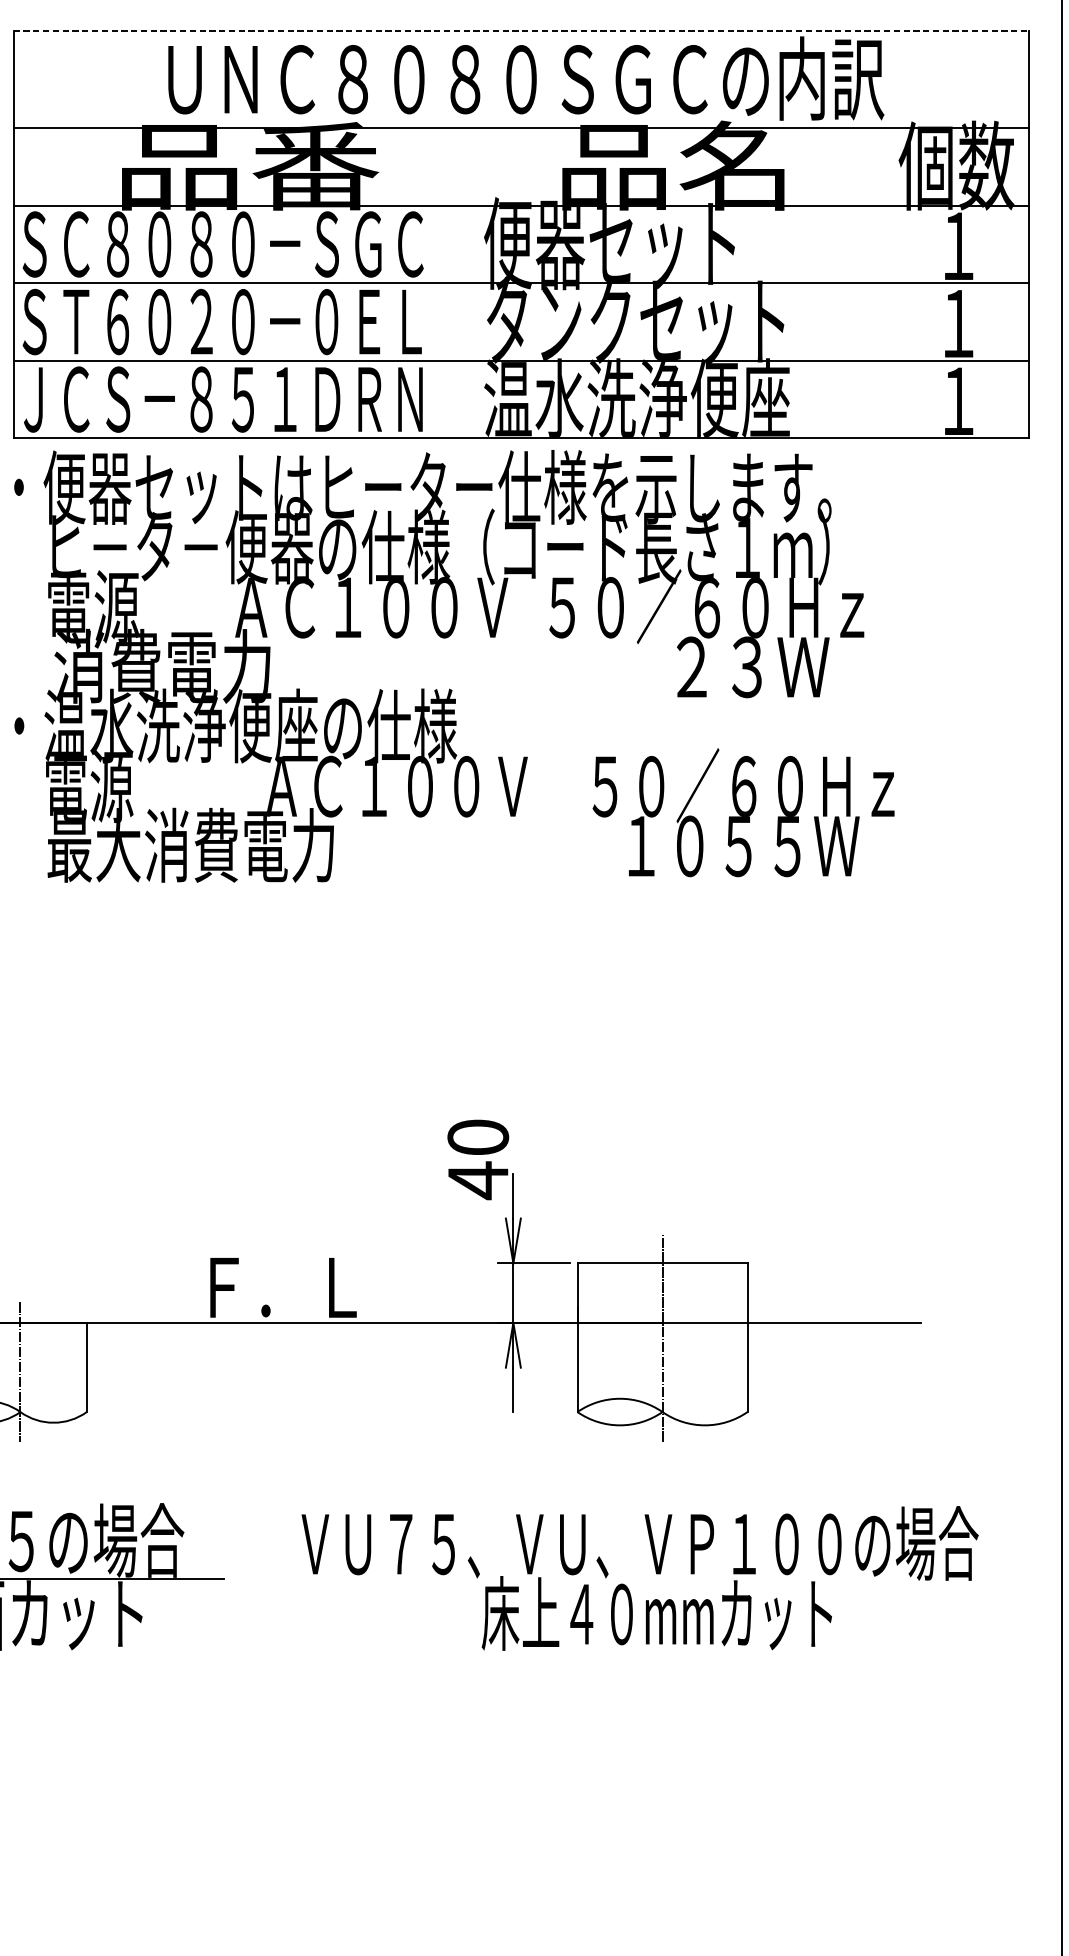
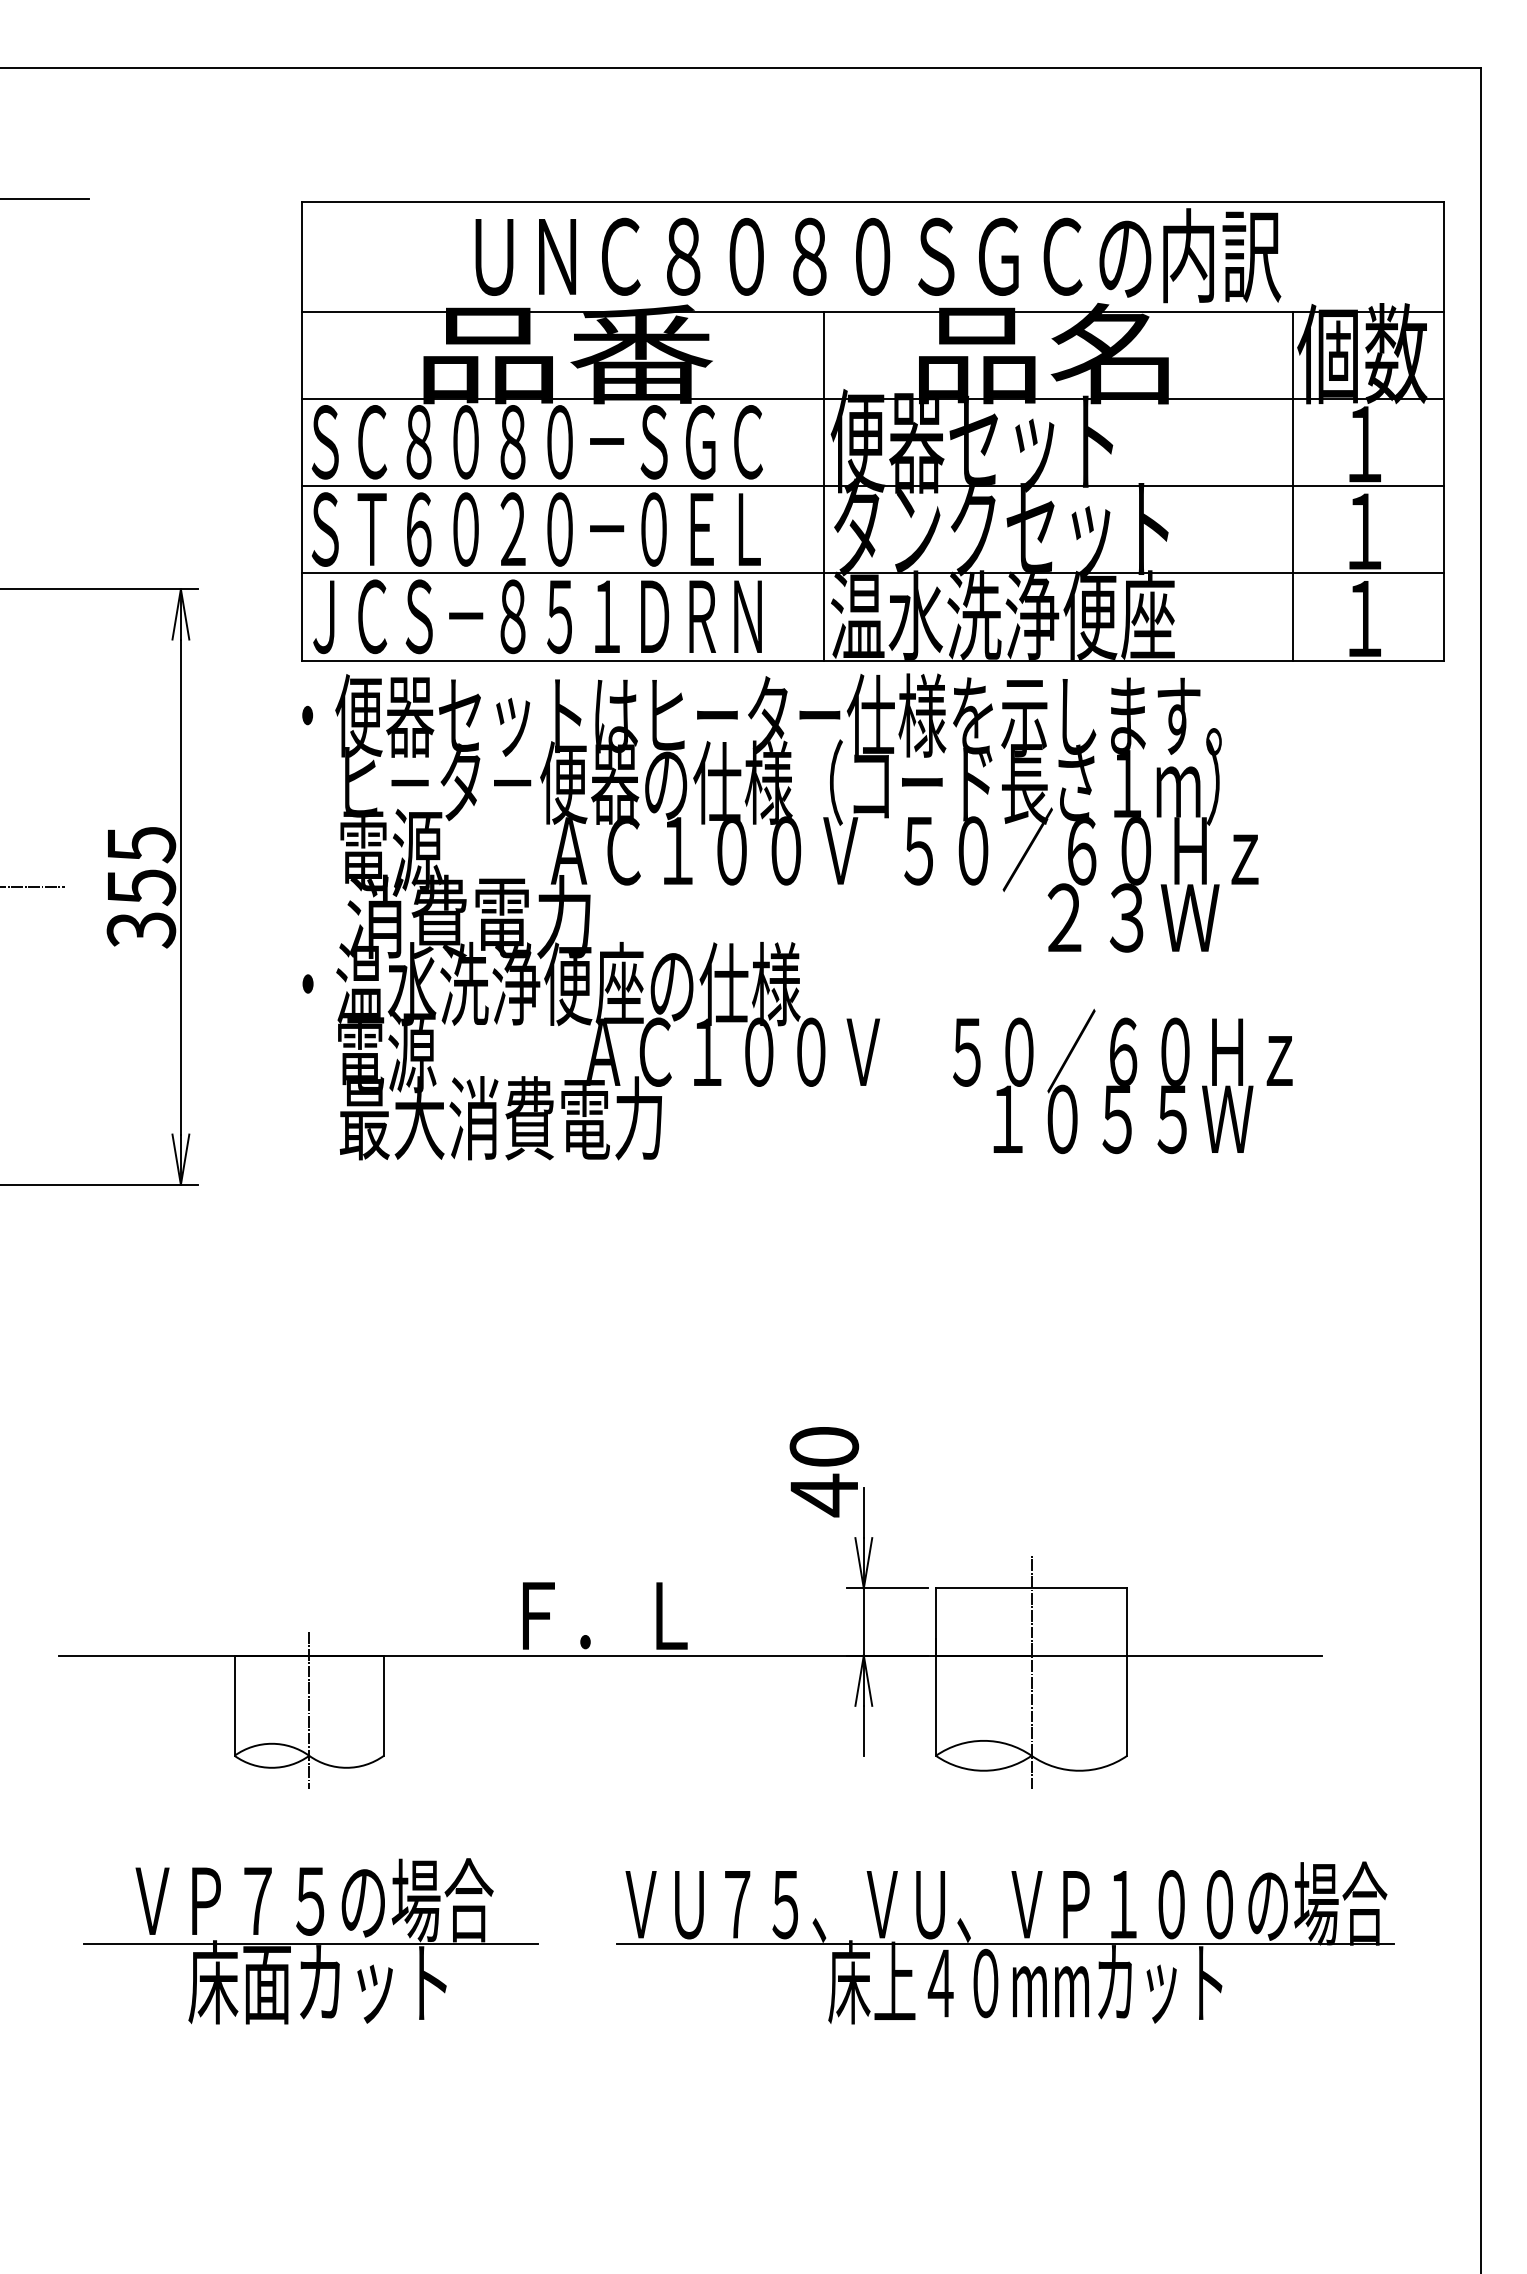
line: (521, 31) -> (873, 202), dashed -> solid
line: (477, 282) -> (823, 485), added
line: (895, 282) -> (1293, 485), added
line: (639, 1579) -> (1005, 1944), added

